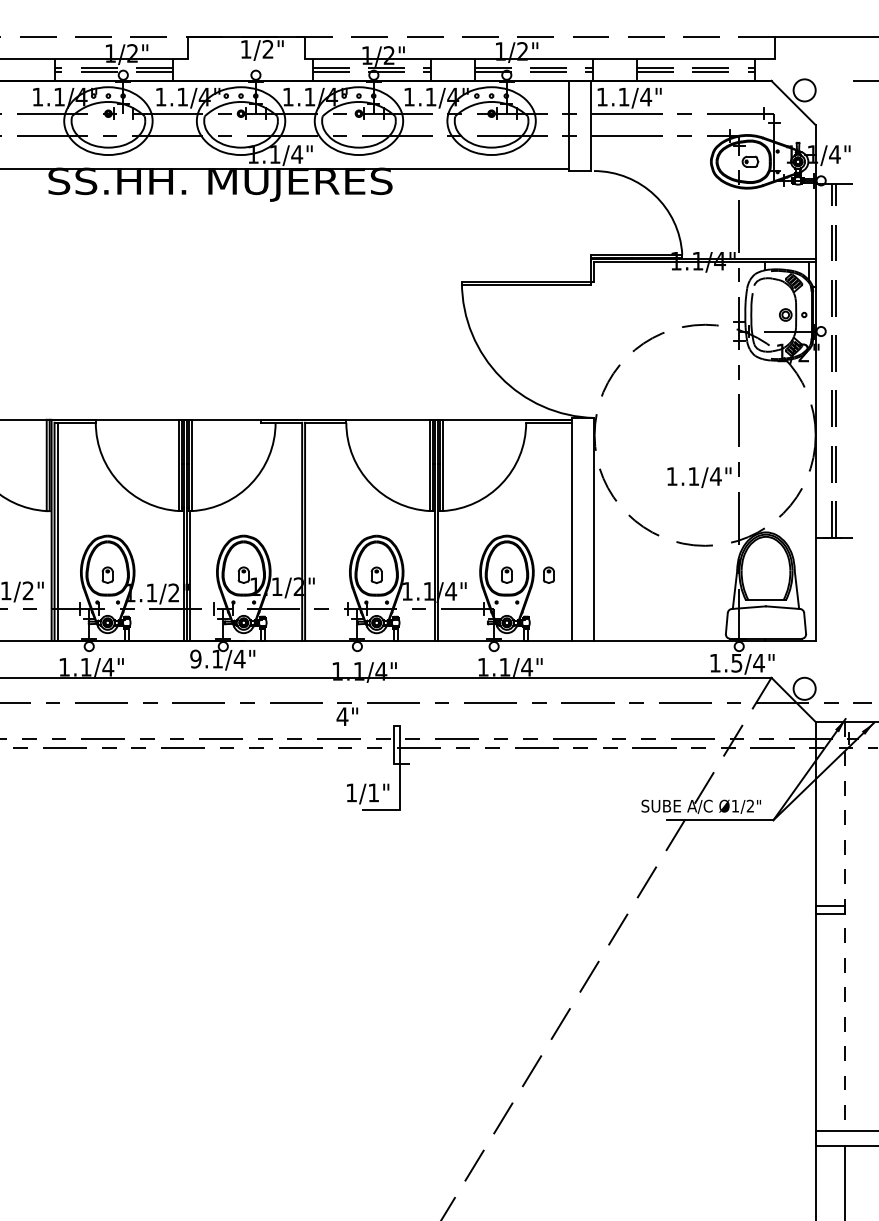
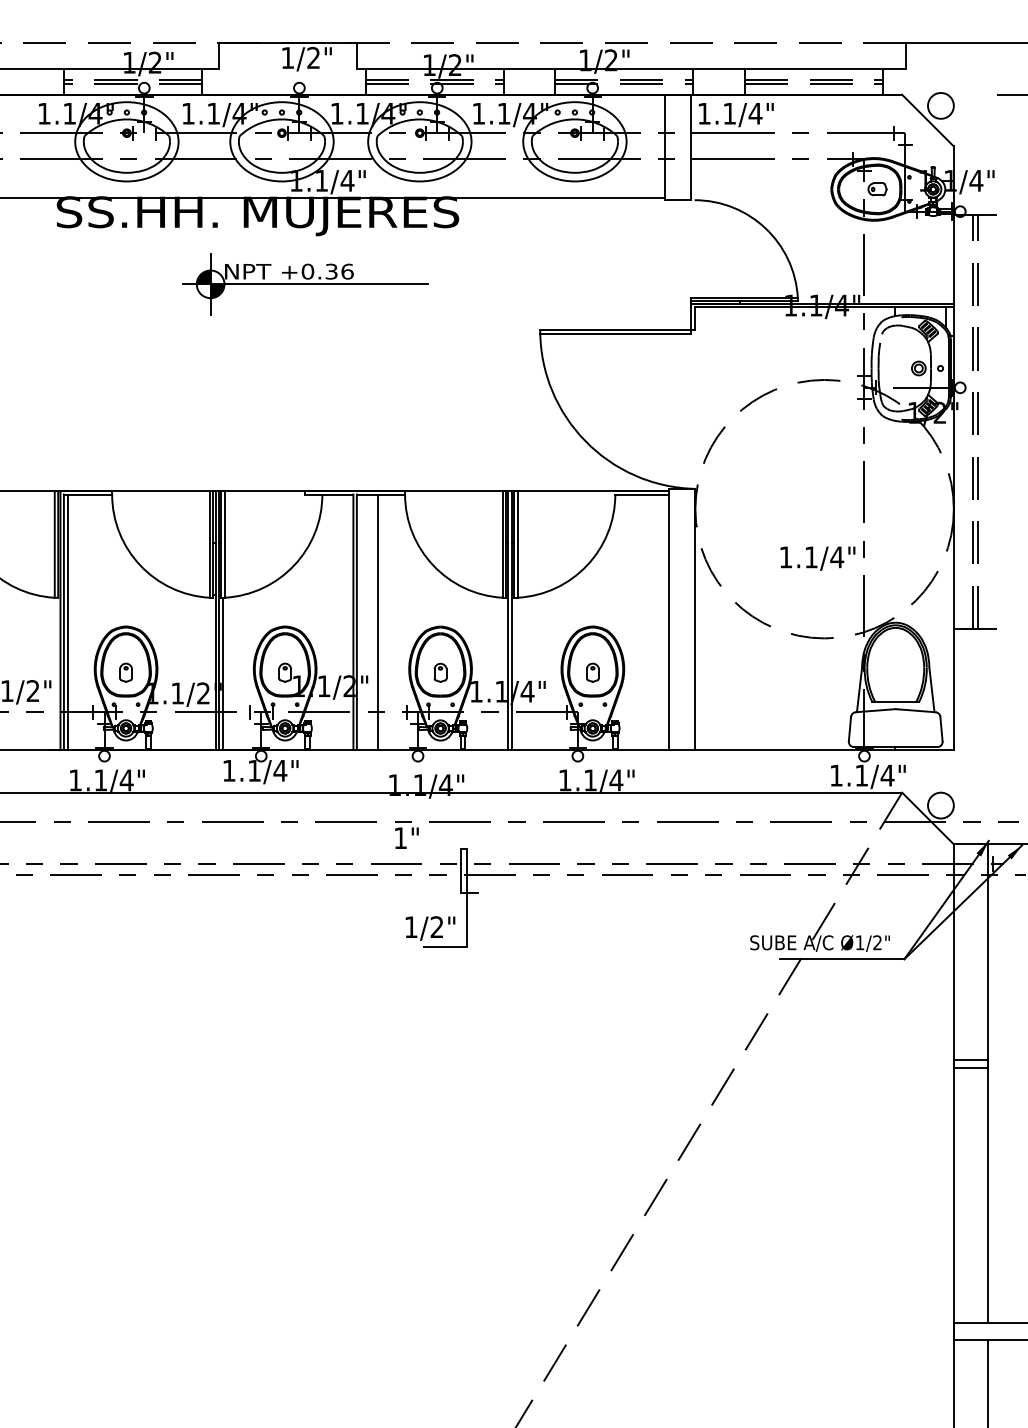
part: (260, 242) -> (304, 283), added
line: (322, 531) -> (377, 621), added
part: (548, 574) -> (641, 671), removed
text: (195, 658) -> (228, 770), 9.1/4" -> 1.1/4"
text: (736, 663) -> (861, 775), 1.5/4" -> 1.1/4"
text: (342, 716) -> (400, 837), 4" -> 1"
text: (373, 792) -> (436, 926), 1/1" -> 1/2"
line: (845, 926) -> (988, 1083), dashed -> solid

